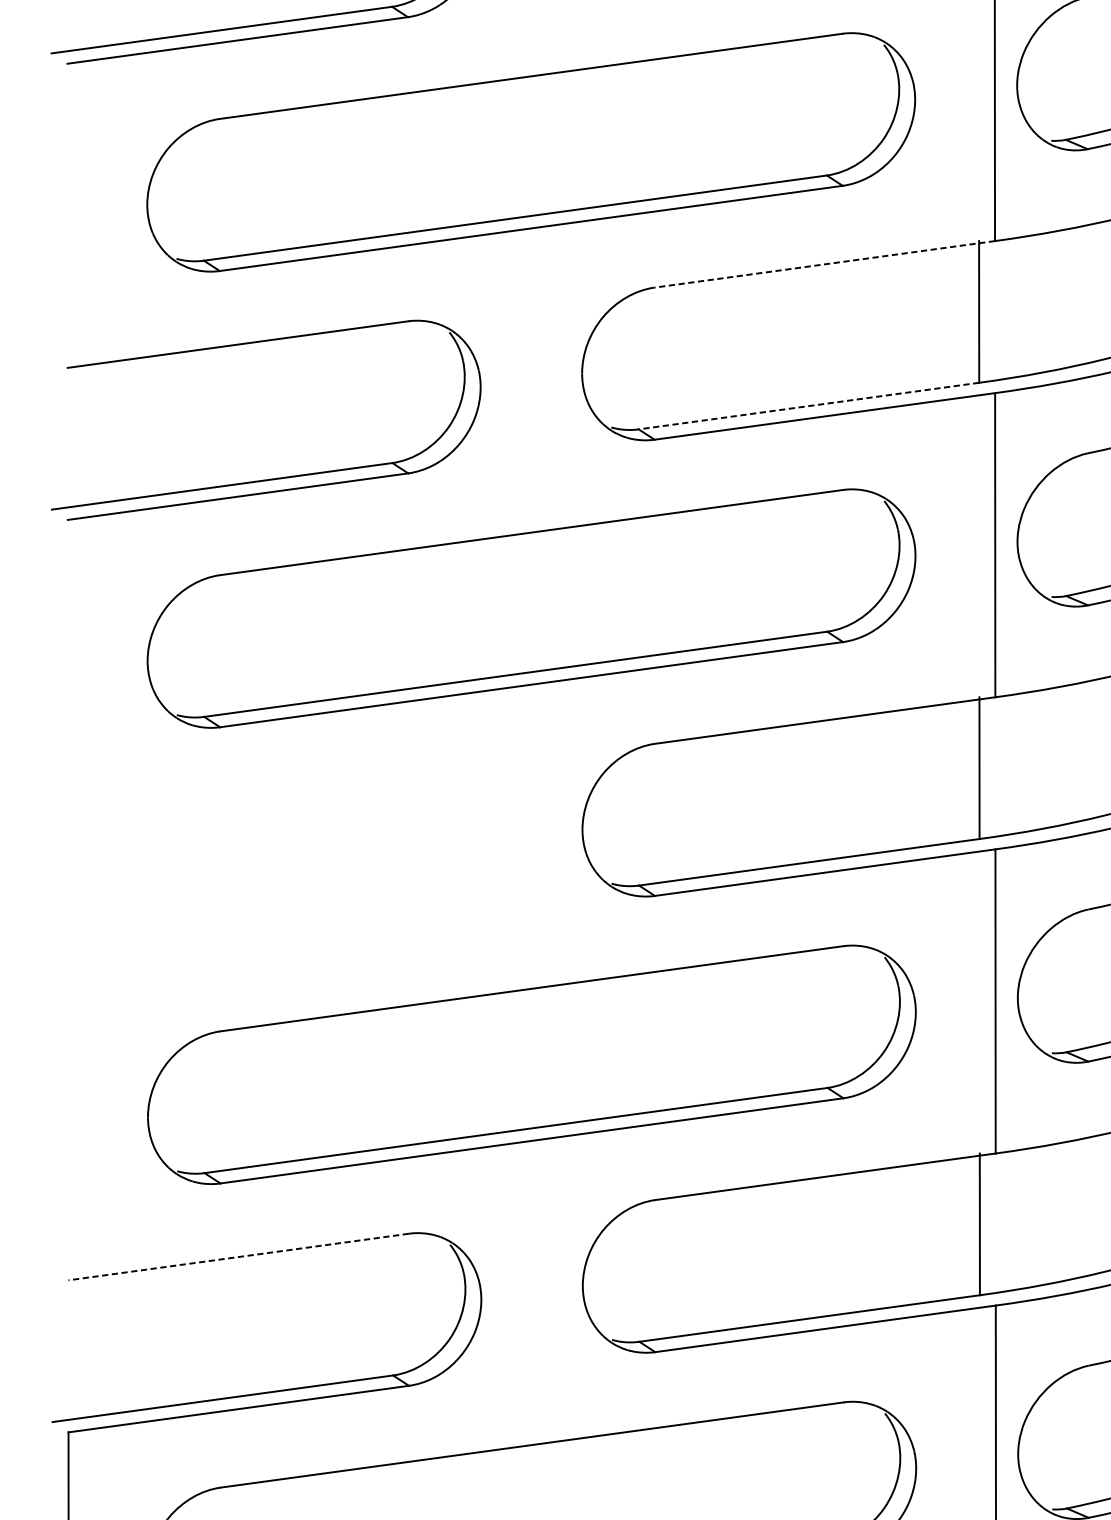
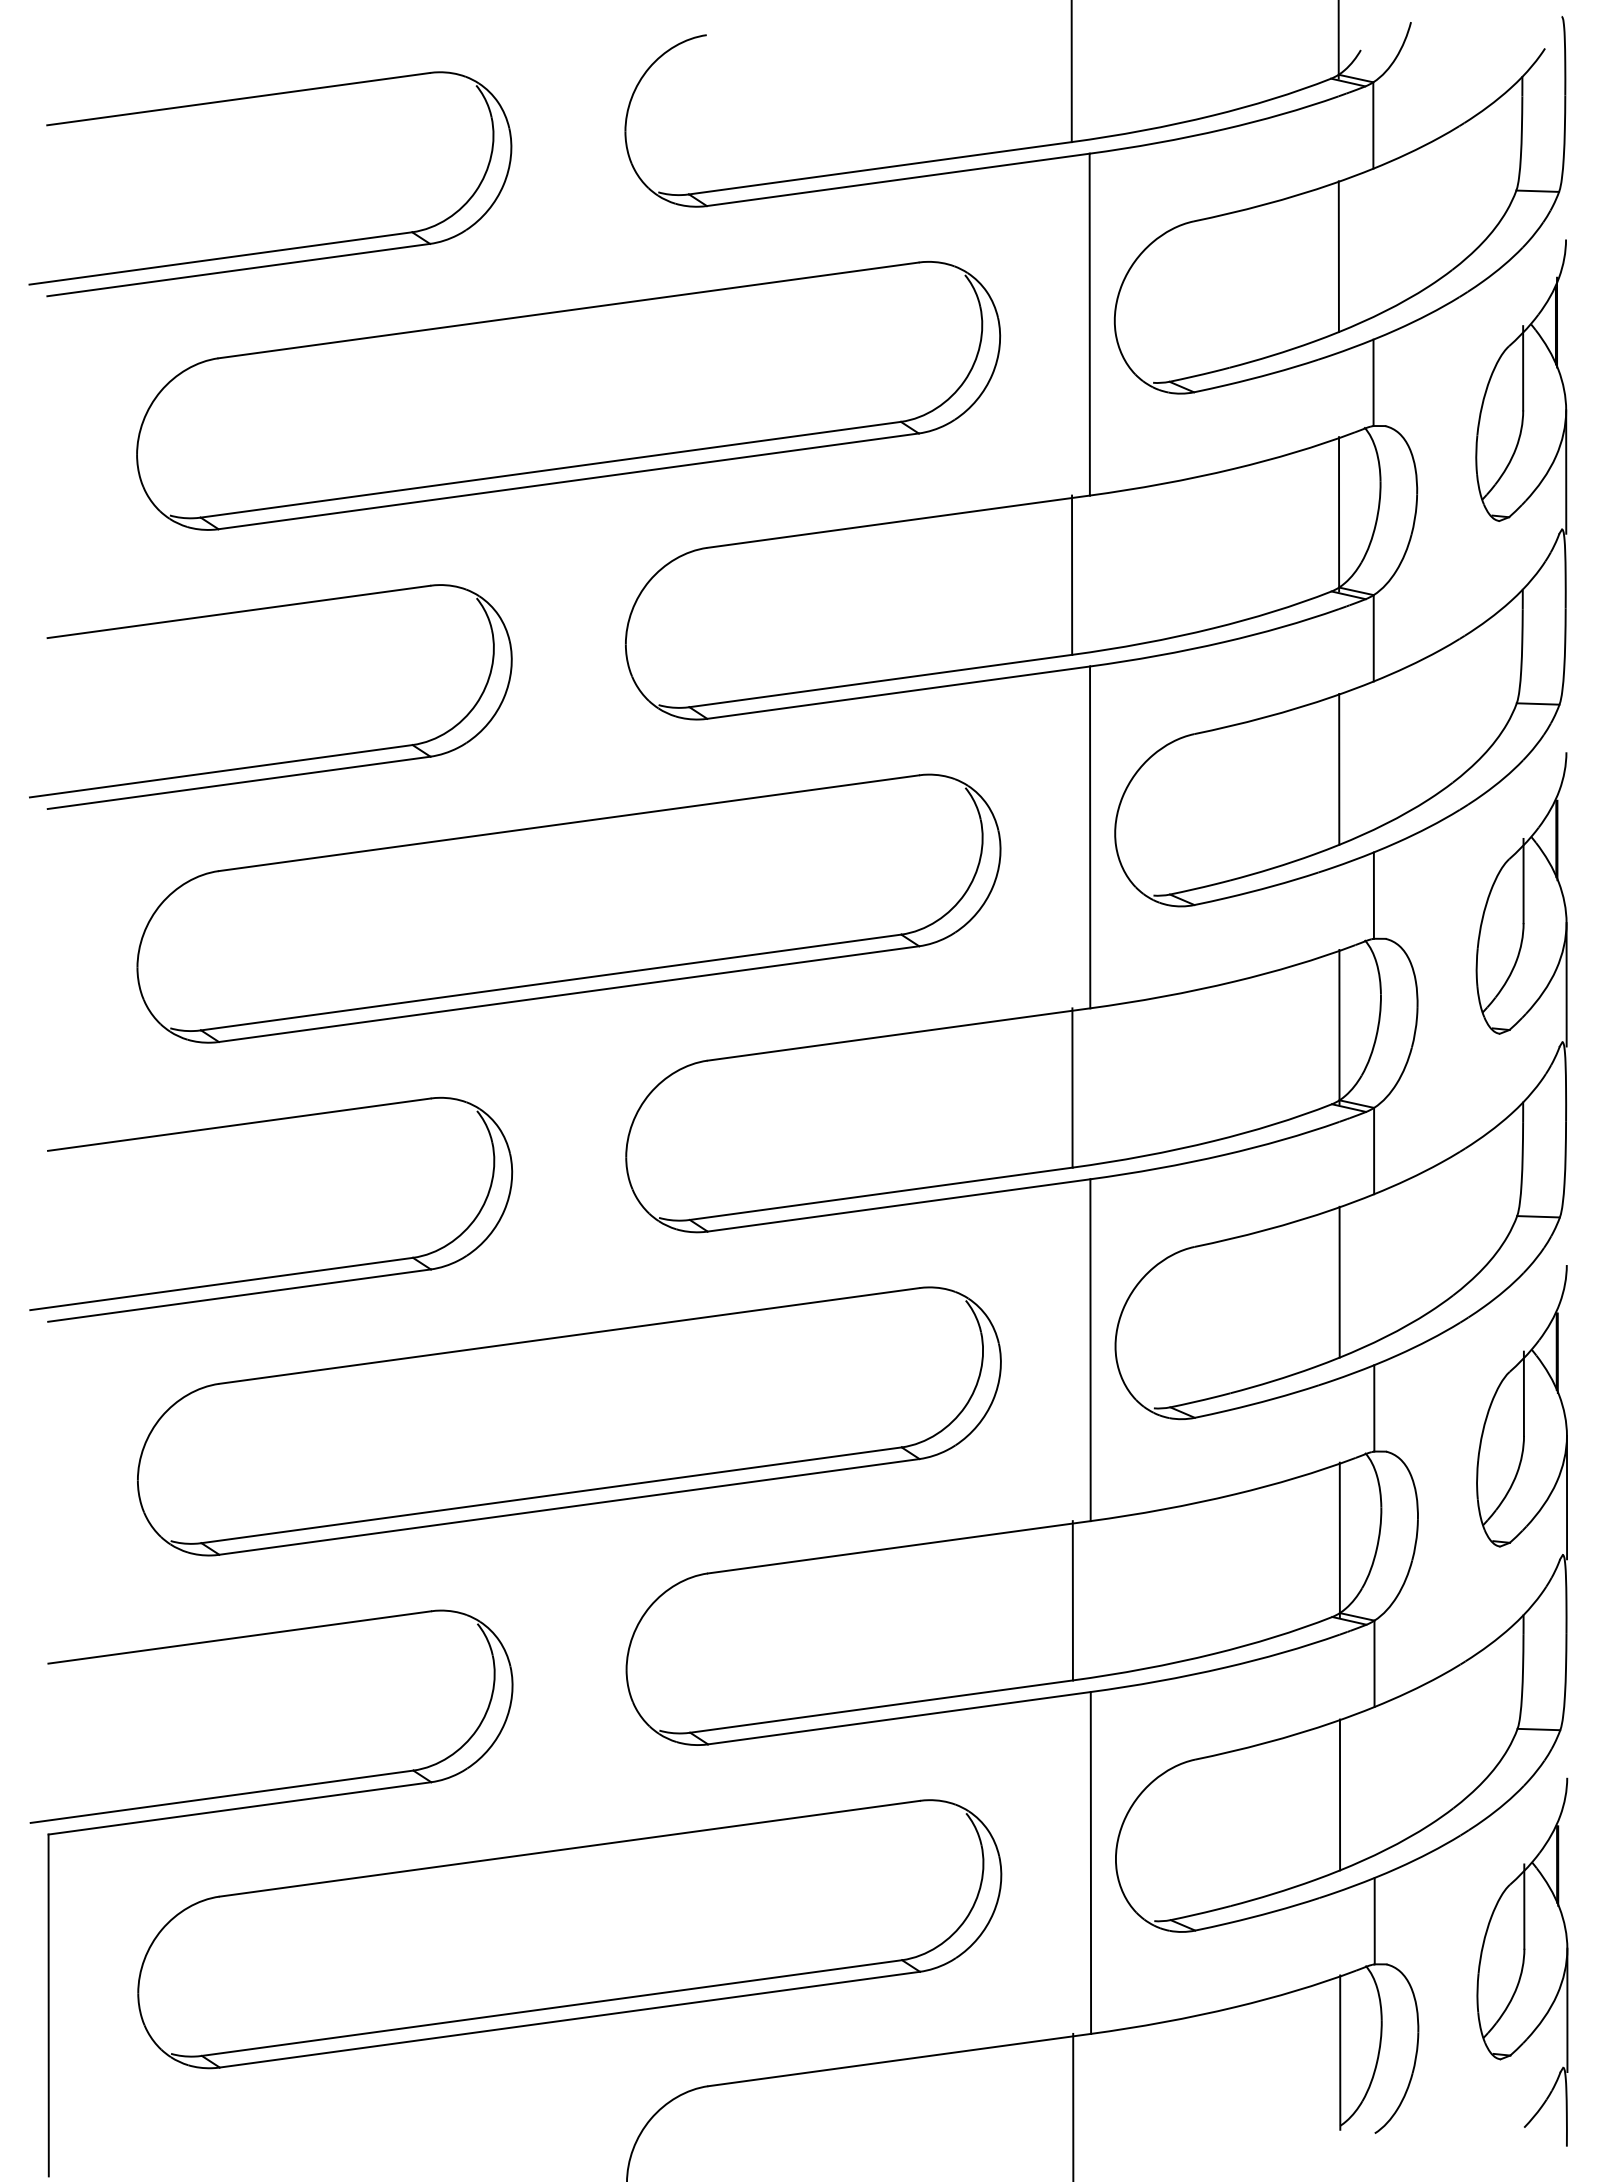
line: (824, 264) -> (898, 521), dashed -> solid
line: (808, 406) -> (880, 681), dashed -> solid
part: (275, 934) -> (281, 1274), added
line: (238, 1257) -> (239, 1637), dashed -> solid

